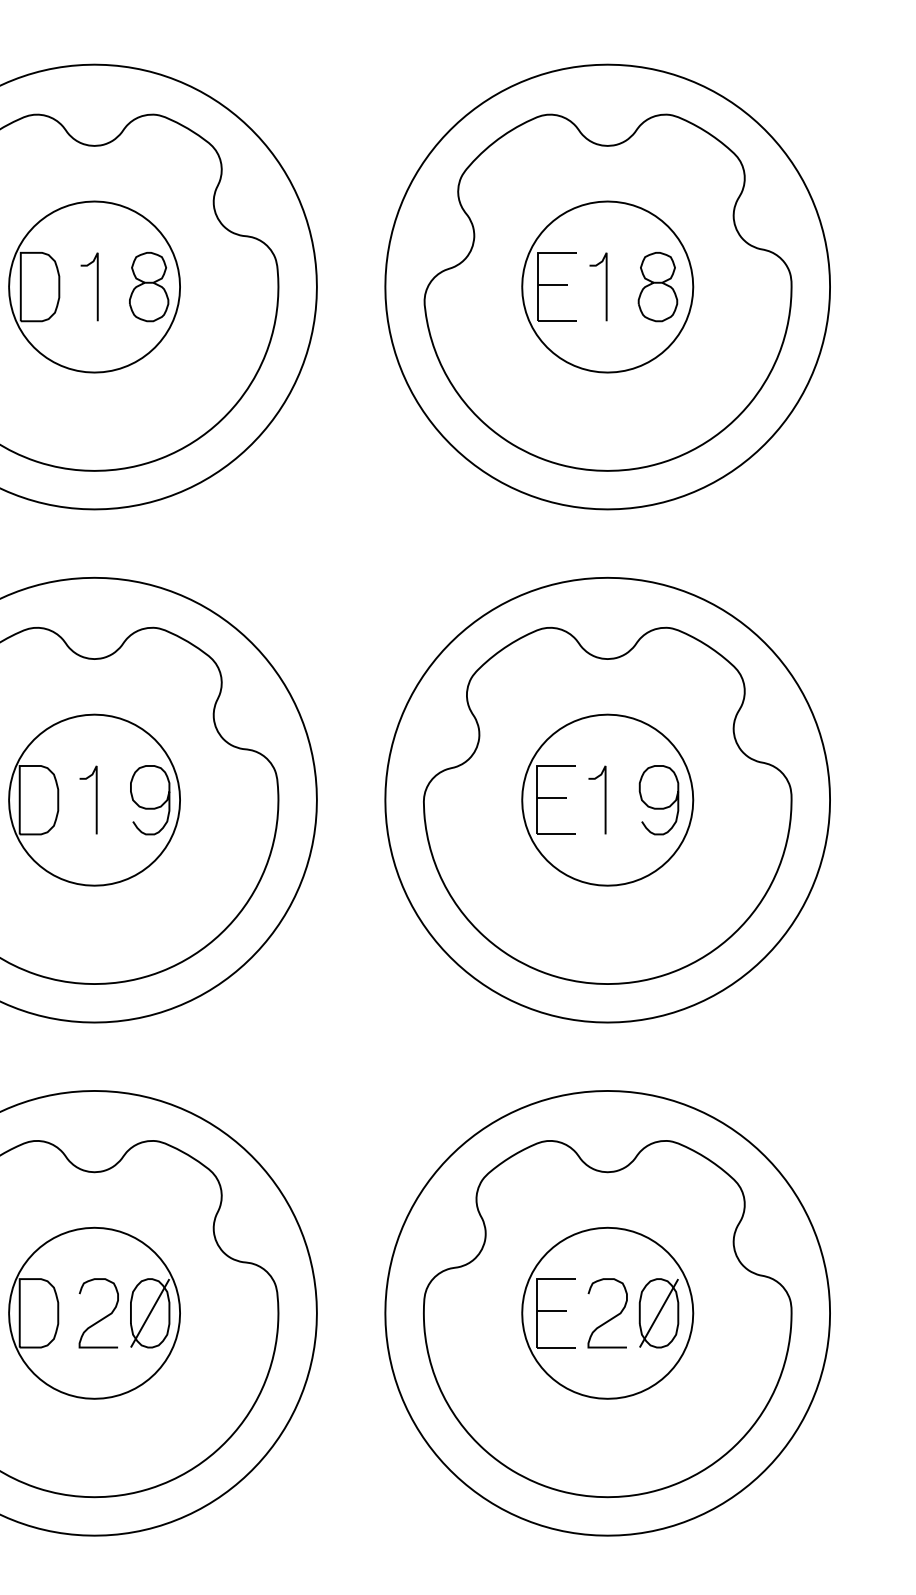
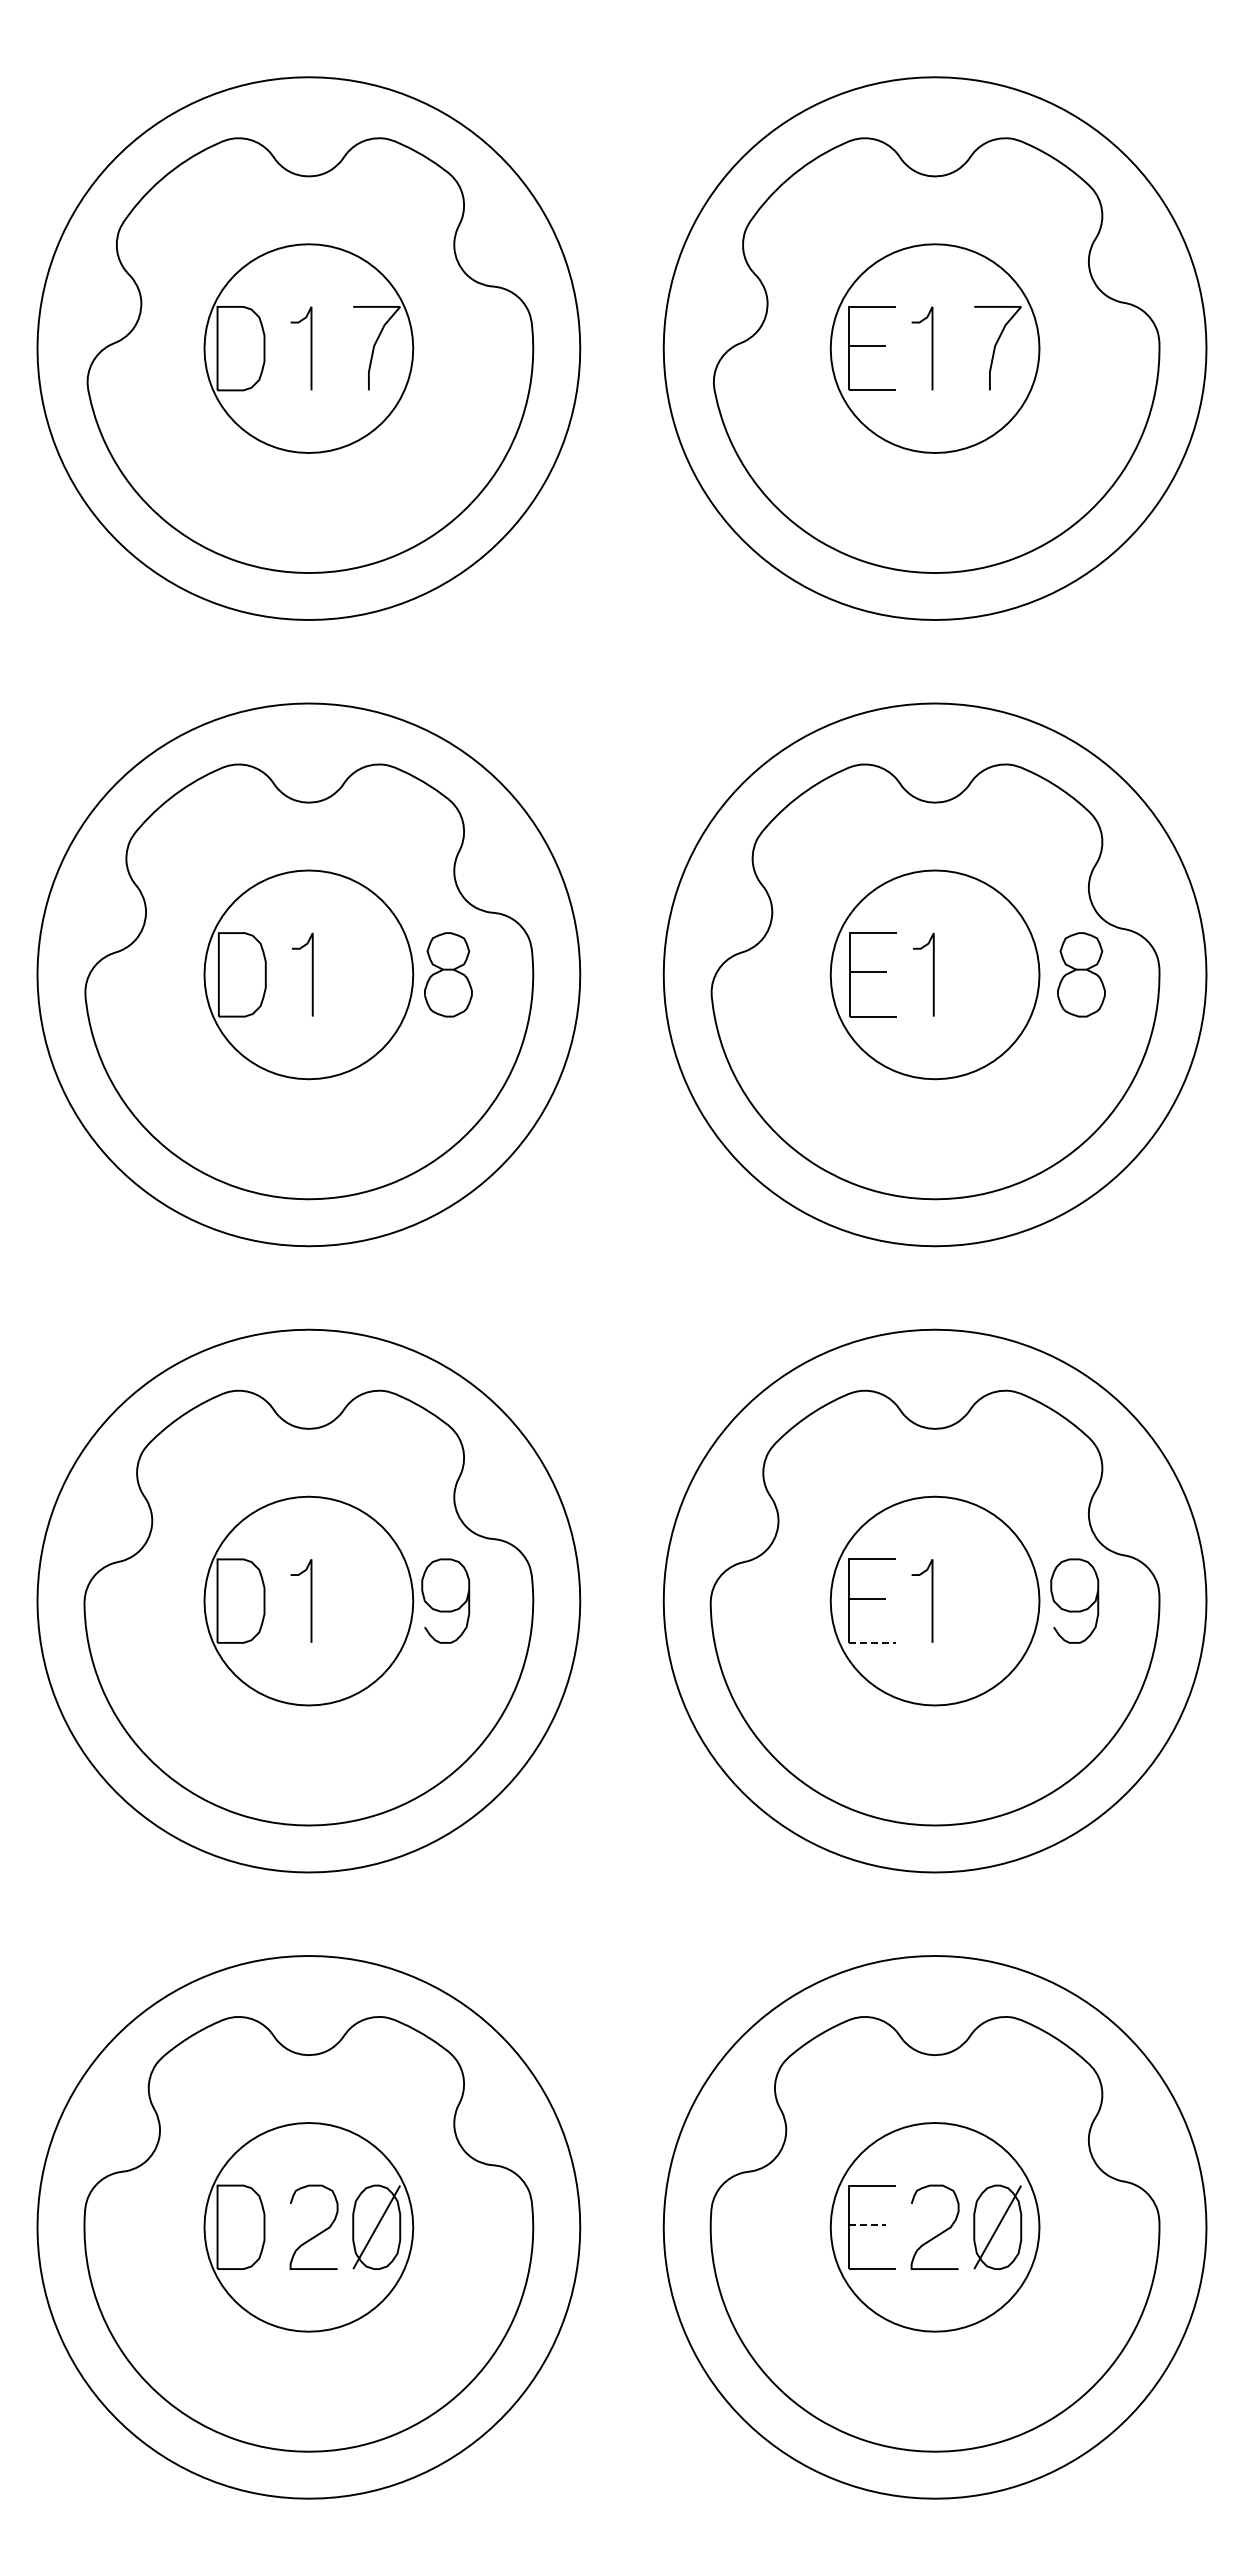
part: (149, 286) -> (448, 974), moved
part: (658, 286) -> (1081, 974), moved
curve: (149, 807) -> (445, 1610), moved
curve: (658, 807) -> (1074, 1610), moved
line: (556, 834) -> (872, 1642), solid -> dashed
line: (552, 1310) -> (867, 2224), solid -> dashed

